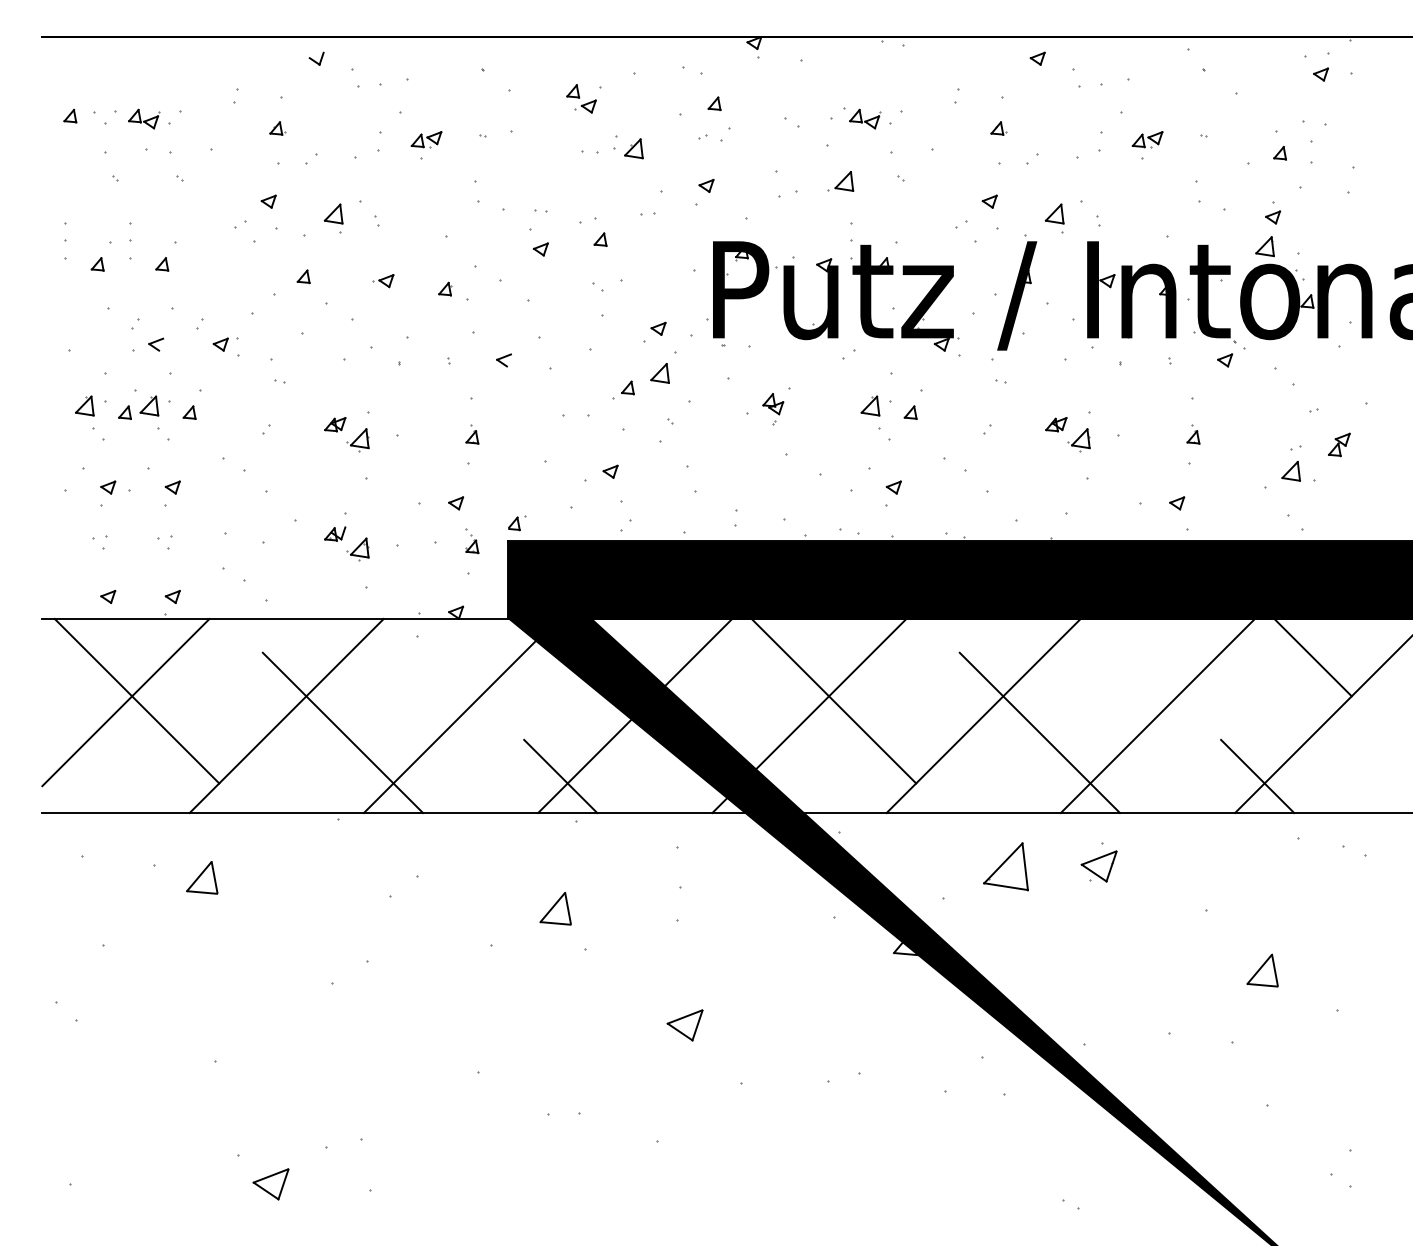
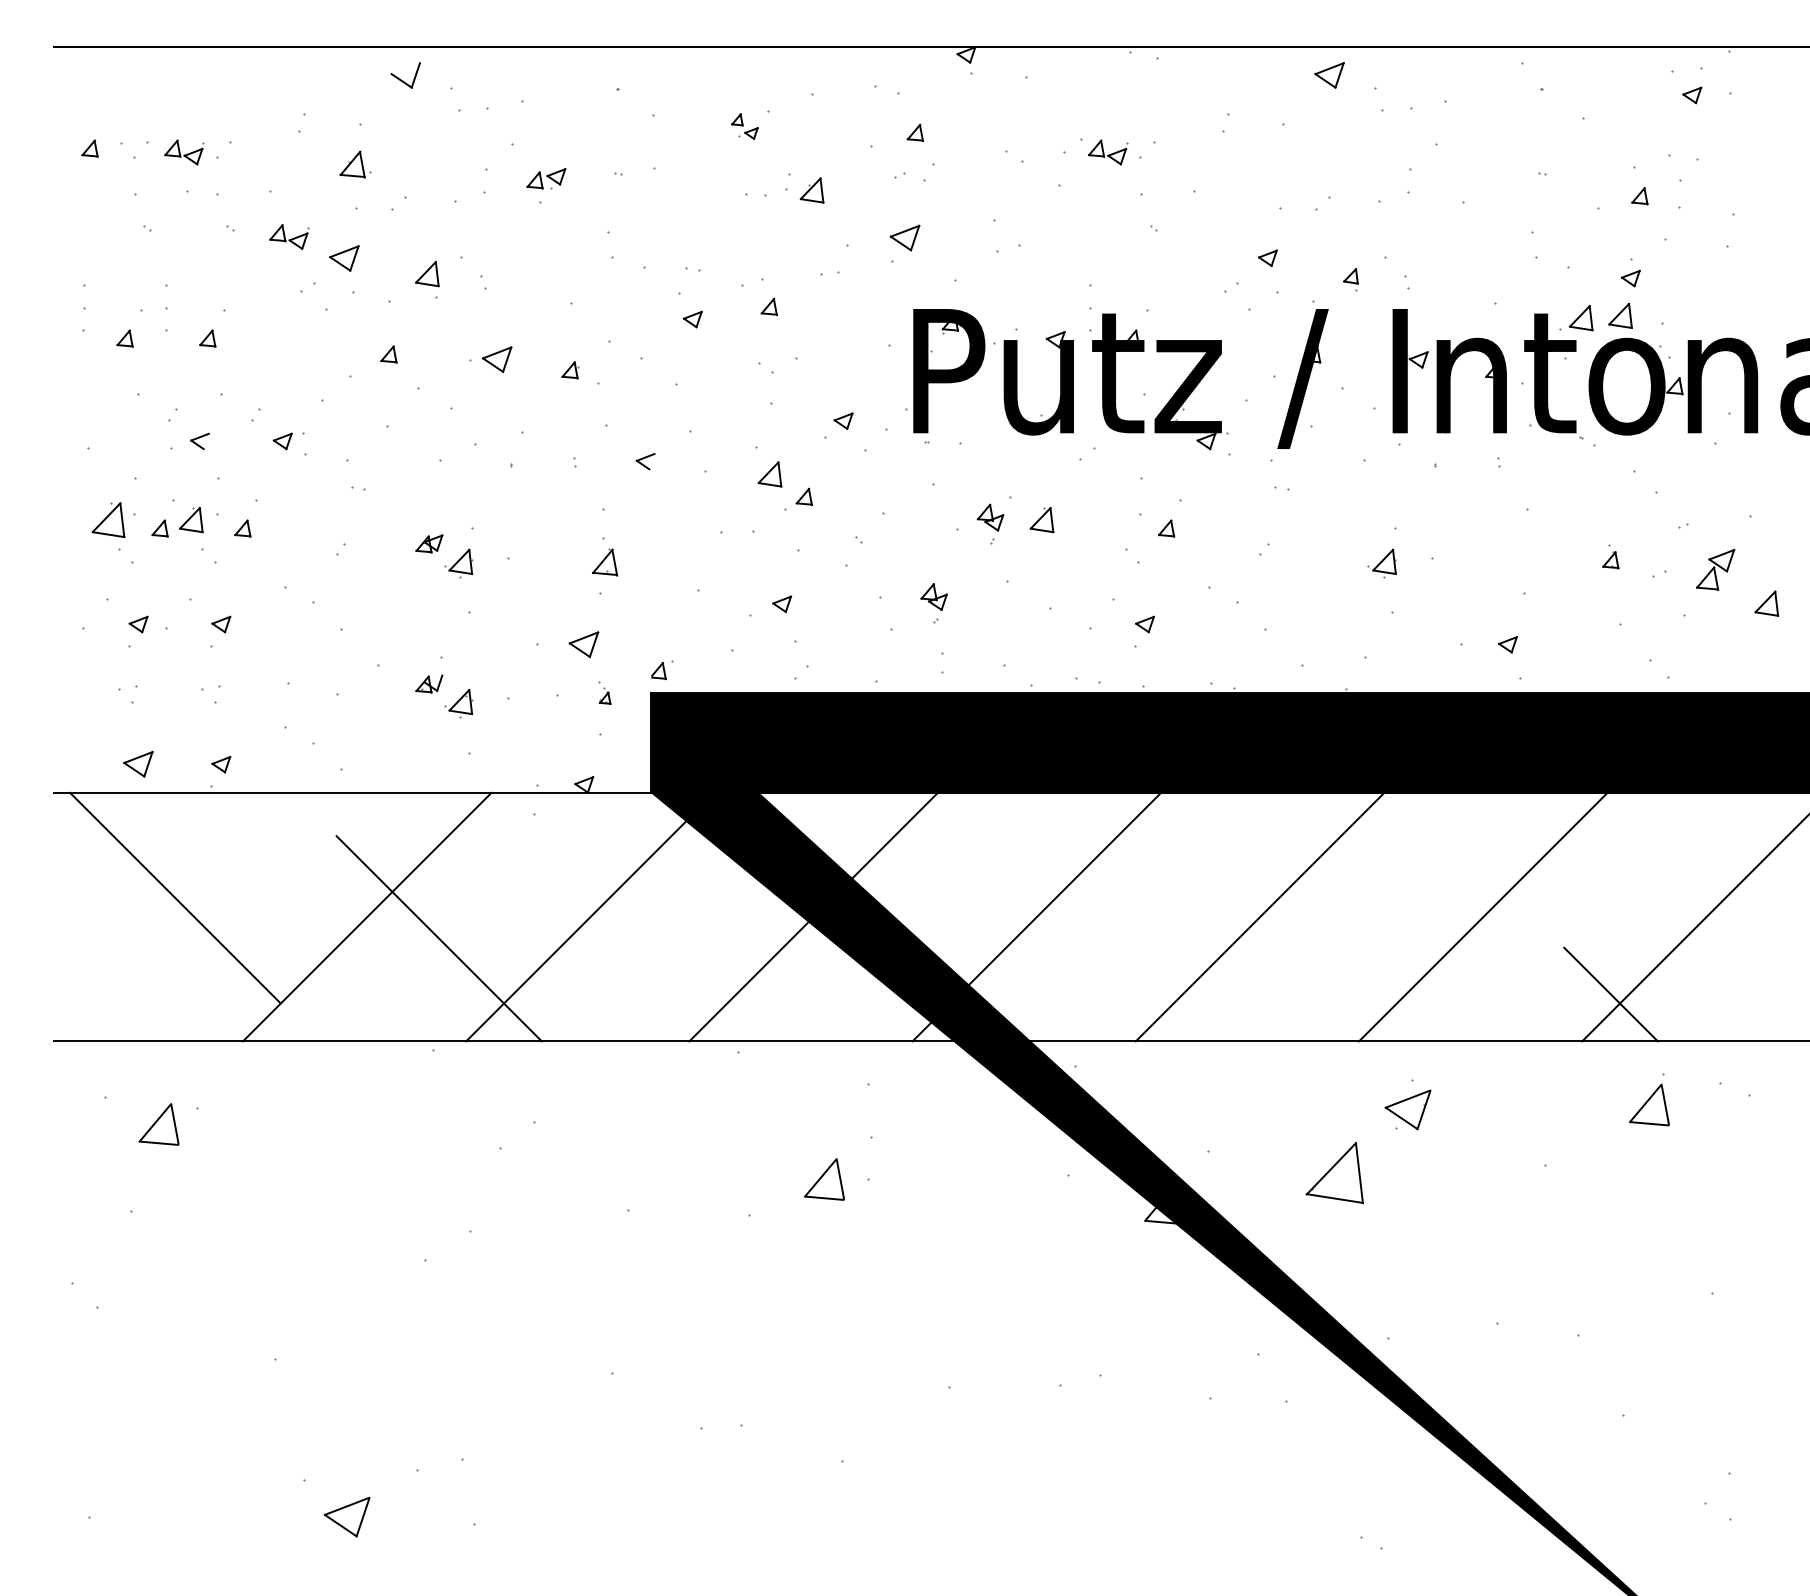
part: (316, 58) -> (405, 74), size x1.6
part: (1037, 58) -> (1329, 74), size x1.6
part: (581, 98) -> (744, 126), size x0.7
part: (277, 128) -> (355, 164), size x1.6
part: (998, 128) -> (1279, 164), removed
part: (1147, 139) -> (1469, 178), removed
part: (840, 181) -> (1576, 318), moved
part: (226, 184) -> (290, 236), added
part: (706, 185) -> (905, 237), size x1.6
part: (268, 201) -> (343, 258), size x1.6
part: (1054, 218) -> (1350, 279), size x0.6
part: (383, 281) -> (491, 360), size x1.6
part: (1225, 360) -> (1569, 461), removed
part: (659, 373) -> (769, 474), moved
part: (84, 405) -> (108, 519), size x1.4
part: (870, 405) -> (1042, 519), moved
part: (1056, 424) -> (1353, 543), removed
part: (472, 434) -> (605, 556), size x1.6
part: (1193, 434) -> (1610, 556), moved
part: (1339, 444) -> (1715, 569), size x1.4
part: (1290, 470) -> (1765, 602), moved
part: (729, 471) -> (934, 603), added
part: (456, 503) -> (584, 644), size x1.6
part: (472, 541) -> (605, 693), size x0.7
part: (108, 597) -> (138, 765), size x1.6
line: (1312, 657) -> (1681, 842), removed
line: (833, 701) -> (1067, 898), removed
line: (125, 702) -> (160, 899), removed
line: (1039, 732) -> (1331, 938), removed
line: (560, 776) -> (717, 994), removed
part: (1005, 866) -> (1334, 1172), moved
part: (202, 877) -> (159, 1124), moved
part: (555, 908) -> (824, 1179), moved
part: (1262, 970) -> (1649, 1104), moved
part: (684, 1025) -> (876, 1313), removed

